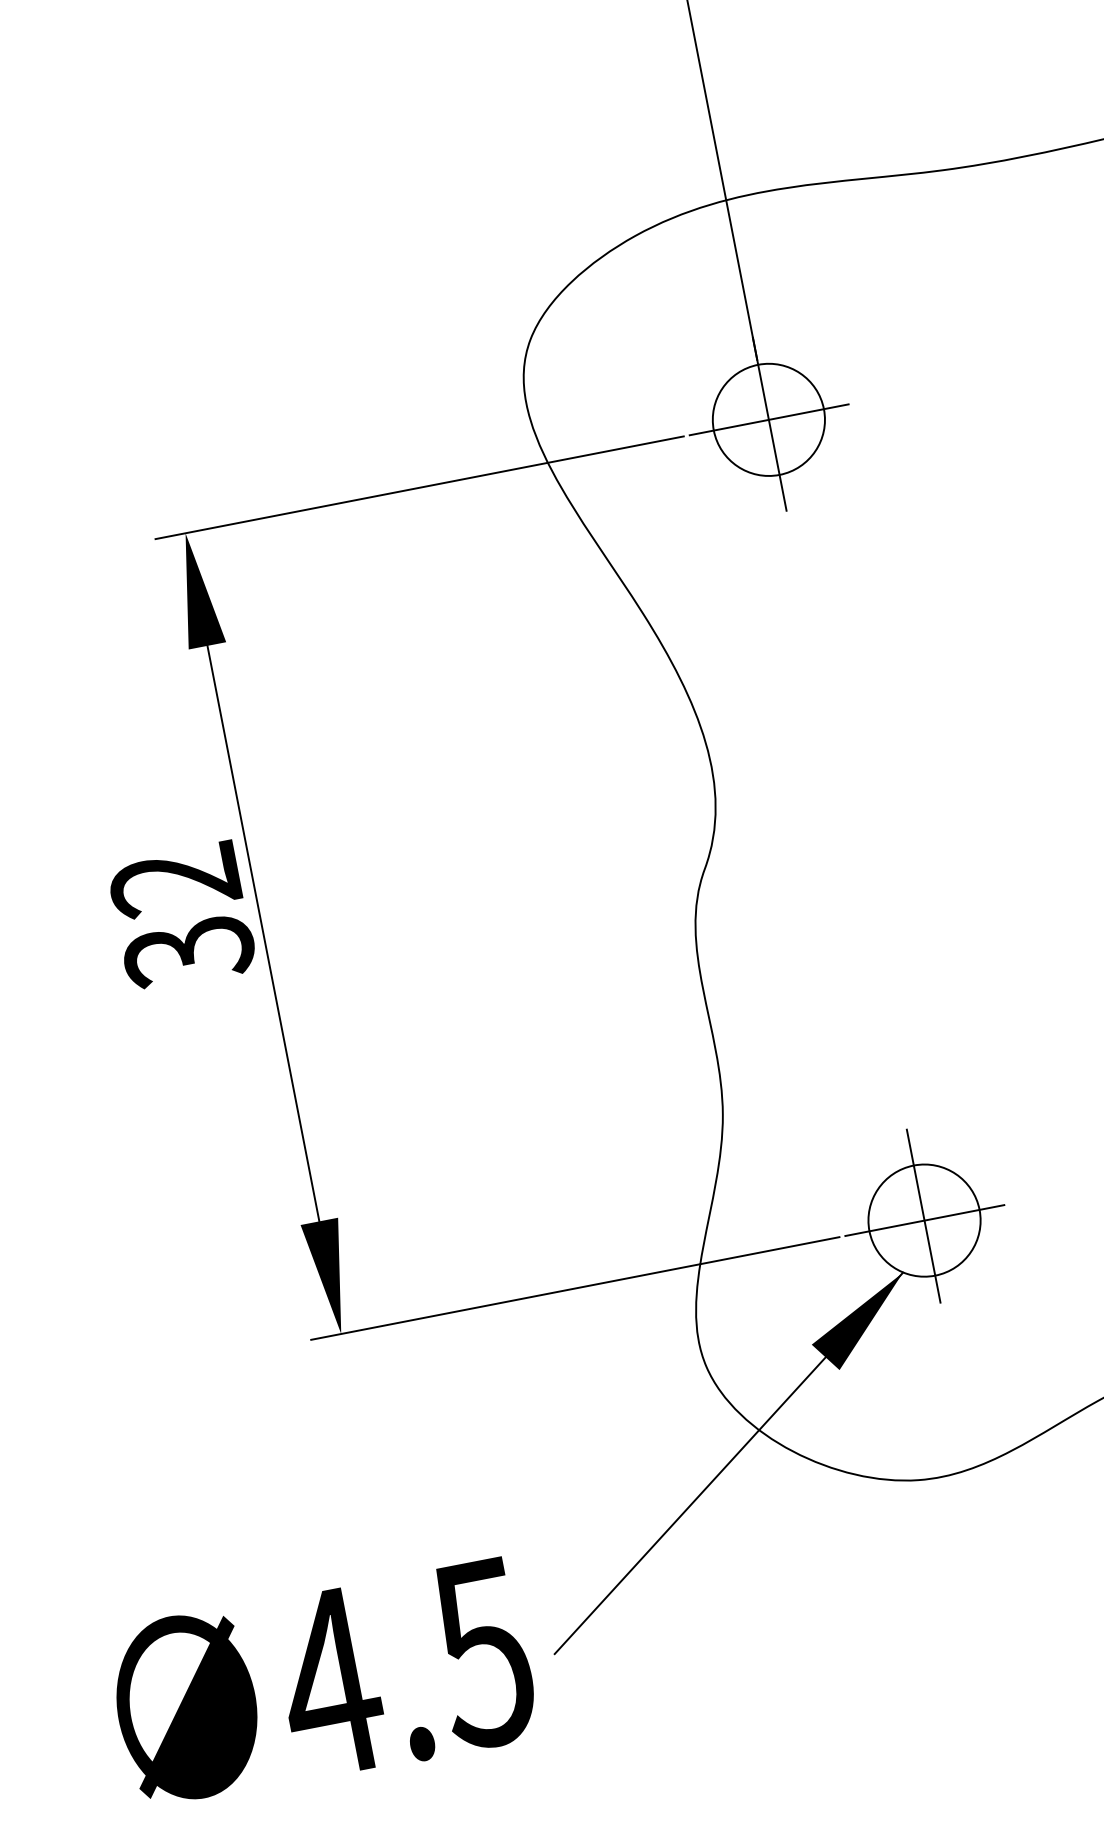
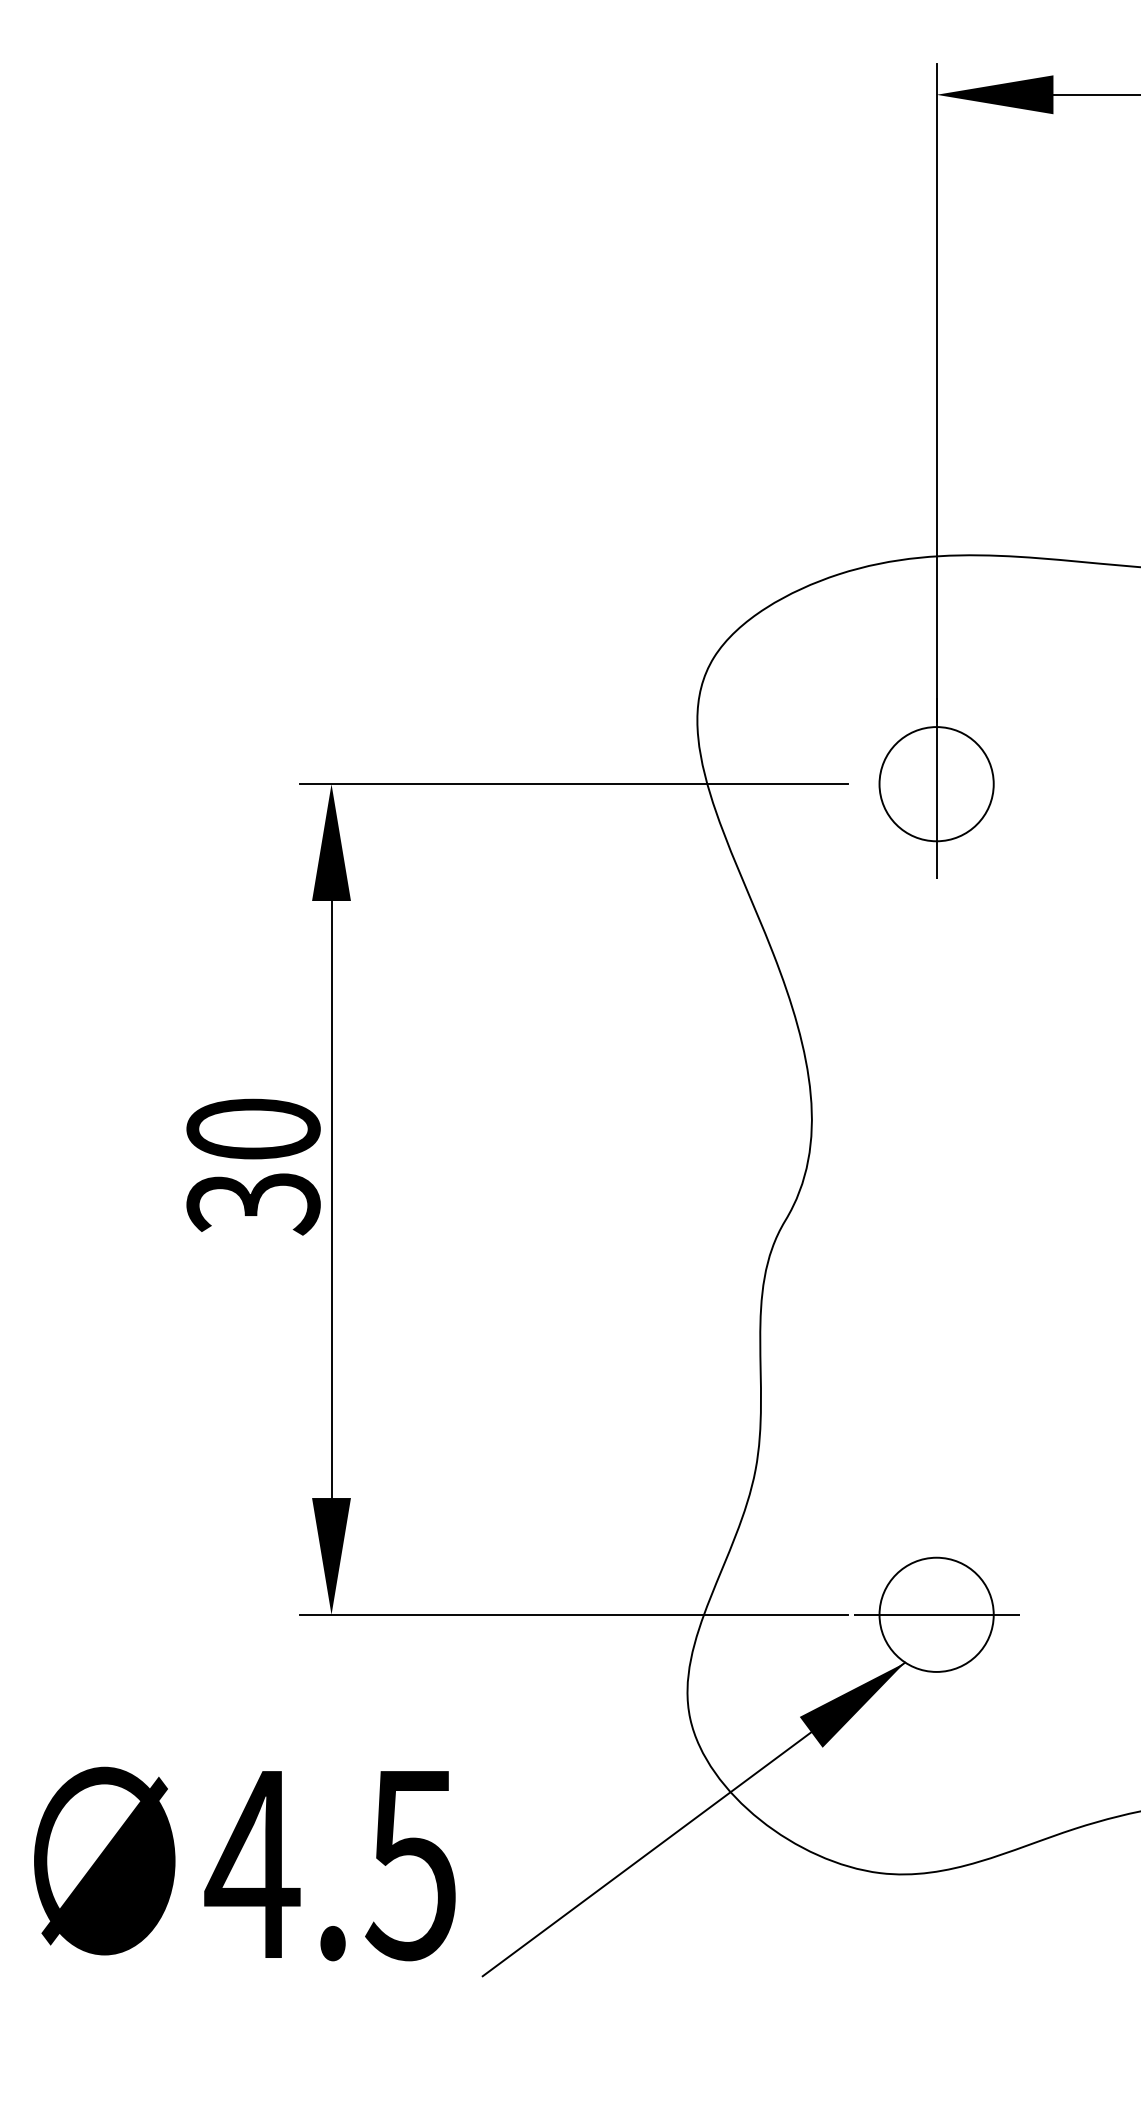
line: (768, 420) -> (936, 784), removed
text: (175, 880) -> (253, 1129), 32 -> 30
line: (923, 1215) -> (936, 1609), removed
text: (322, 1683) -> (244, 1863), moved

